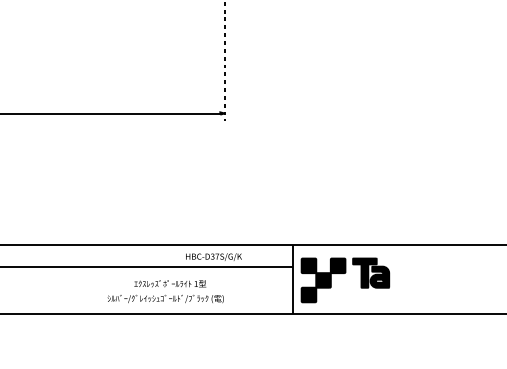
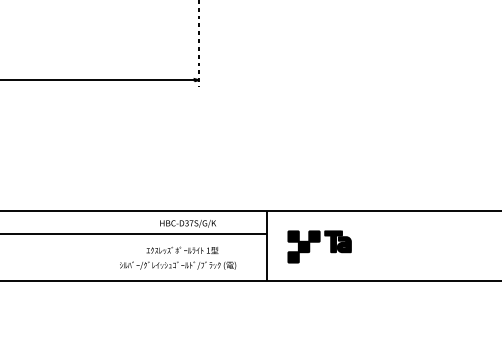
part: (345, 279) -> (319, 246), size x0.71
text: (165, 291) -> (177, 258), moved

